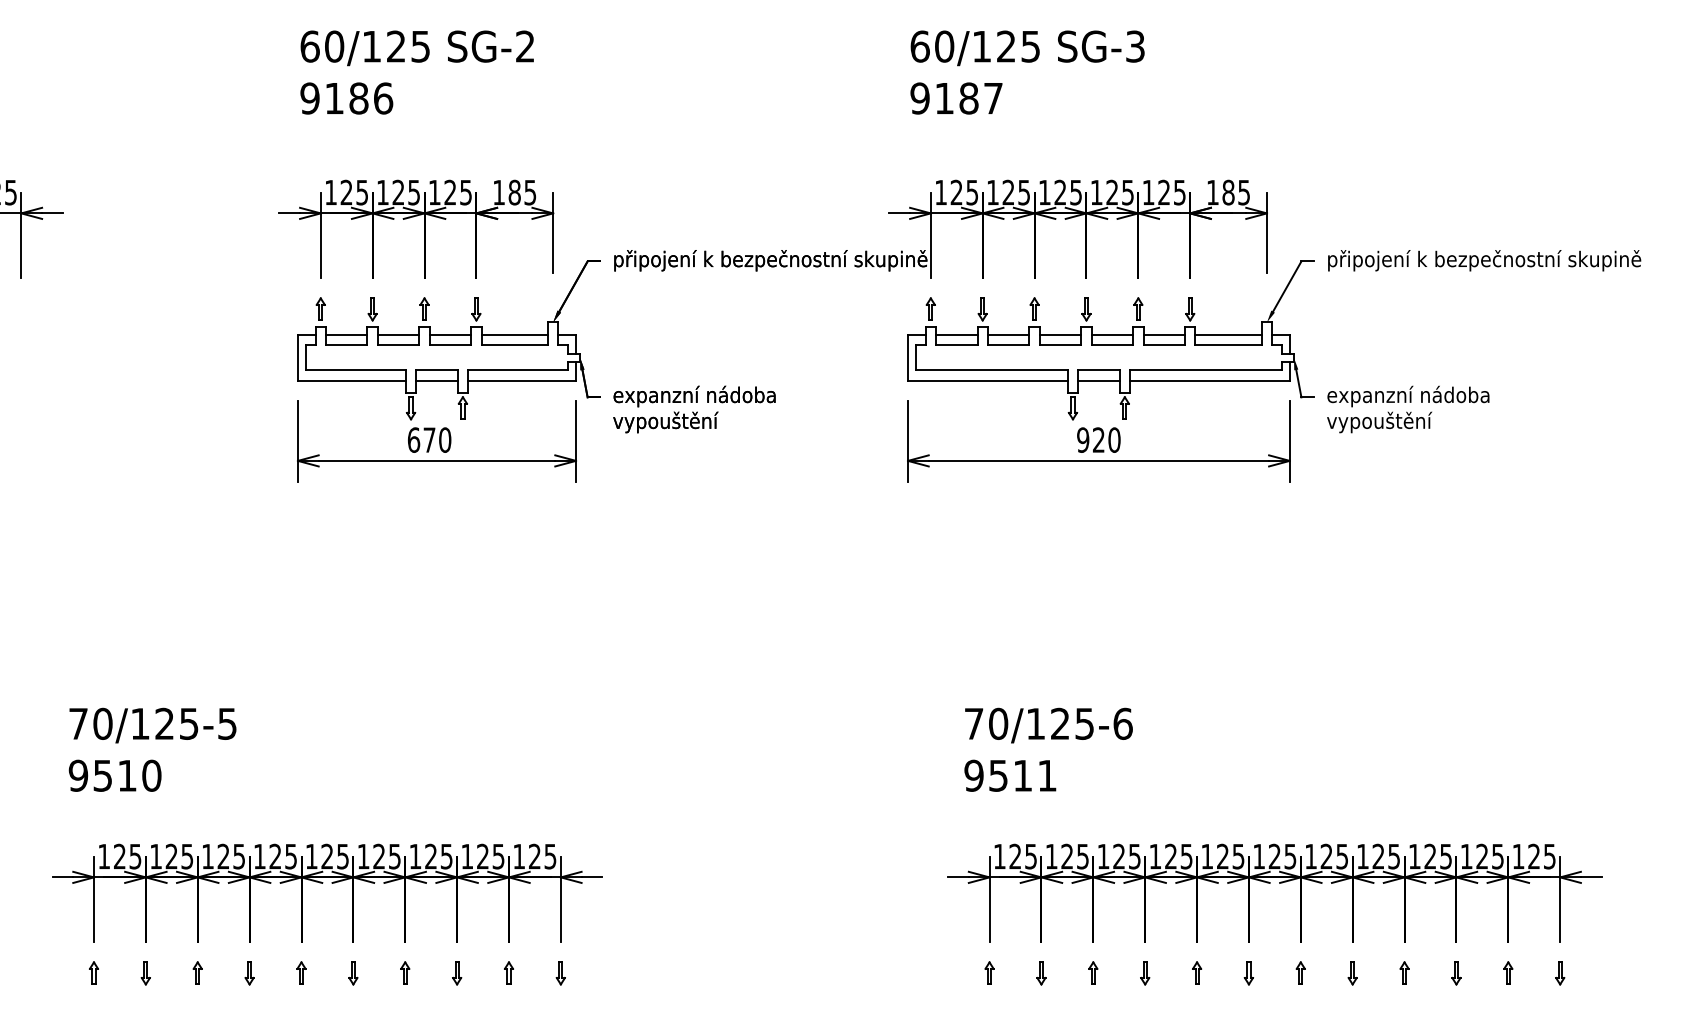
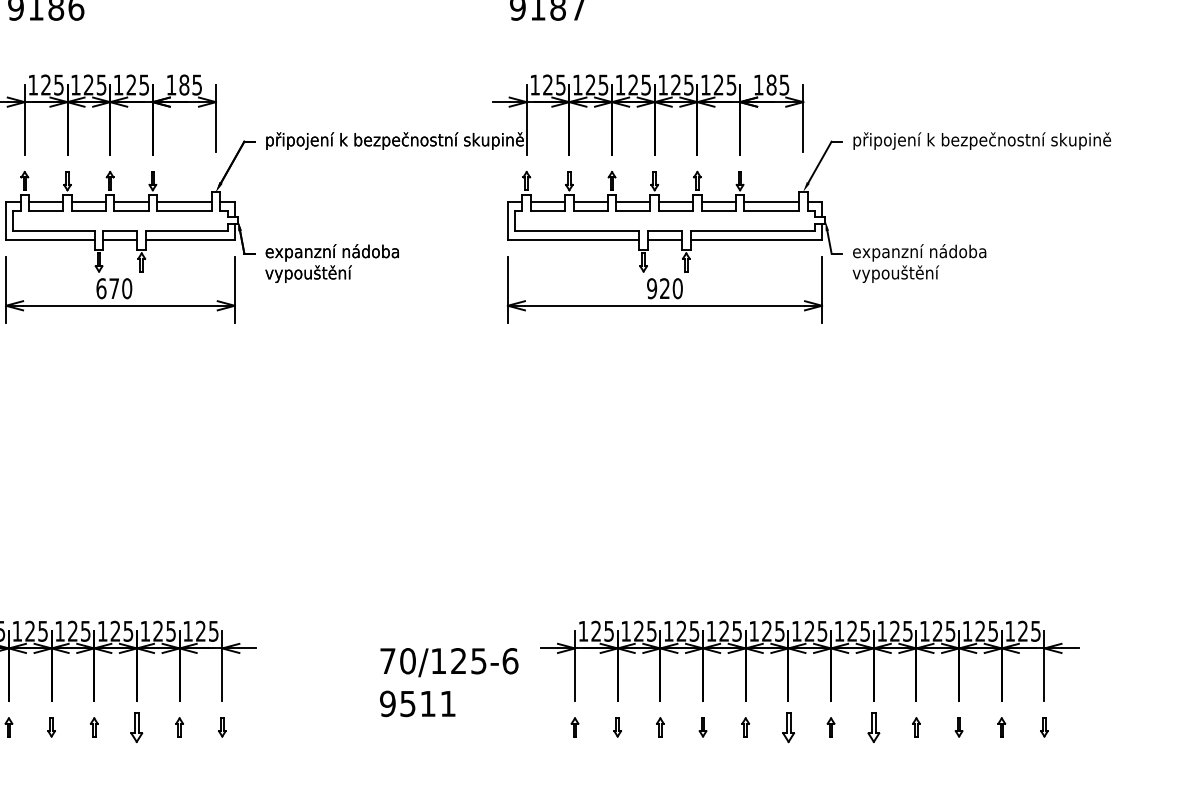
text: (1048, 749) -> (449, 682), moved
part: (457, 973) -> (137, 727), size x1.6
part: (1248, 973) -> (788, 727), size x1.6
part: (1352, 973) -> (873, 727), size x1.6

